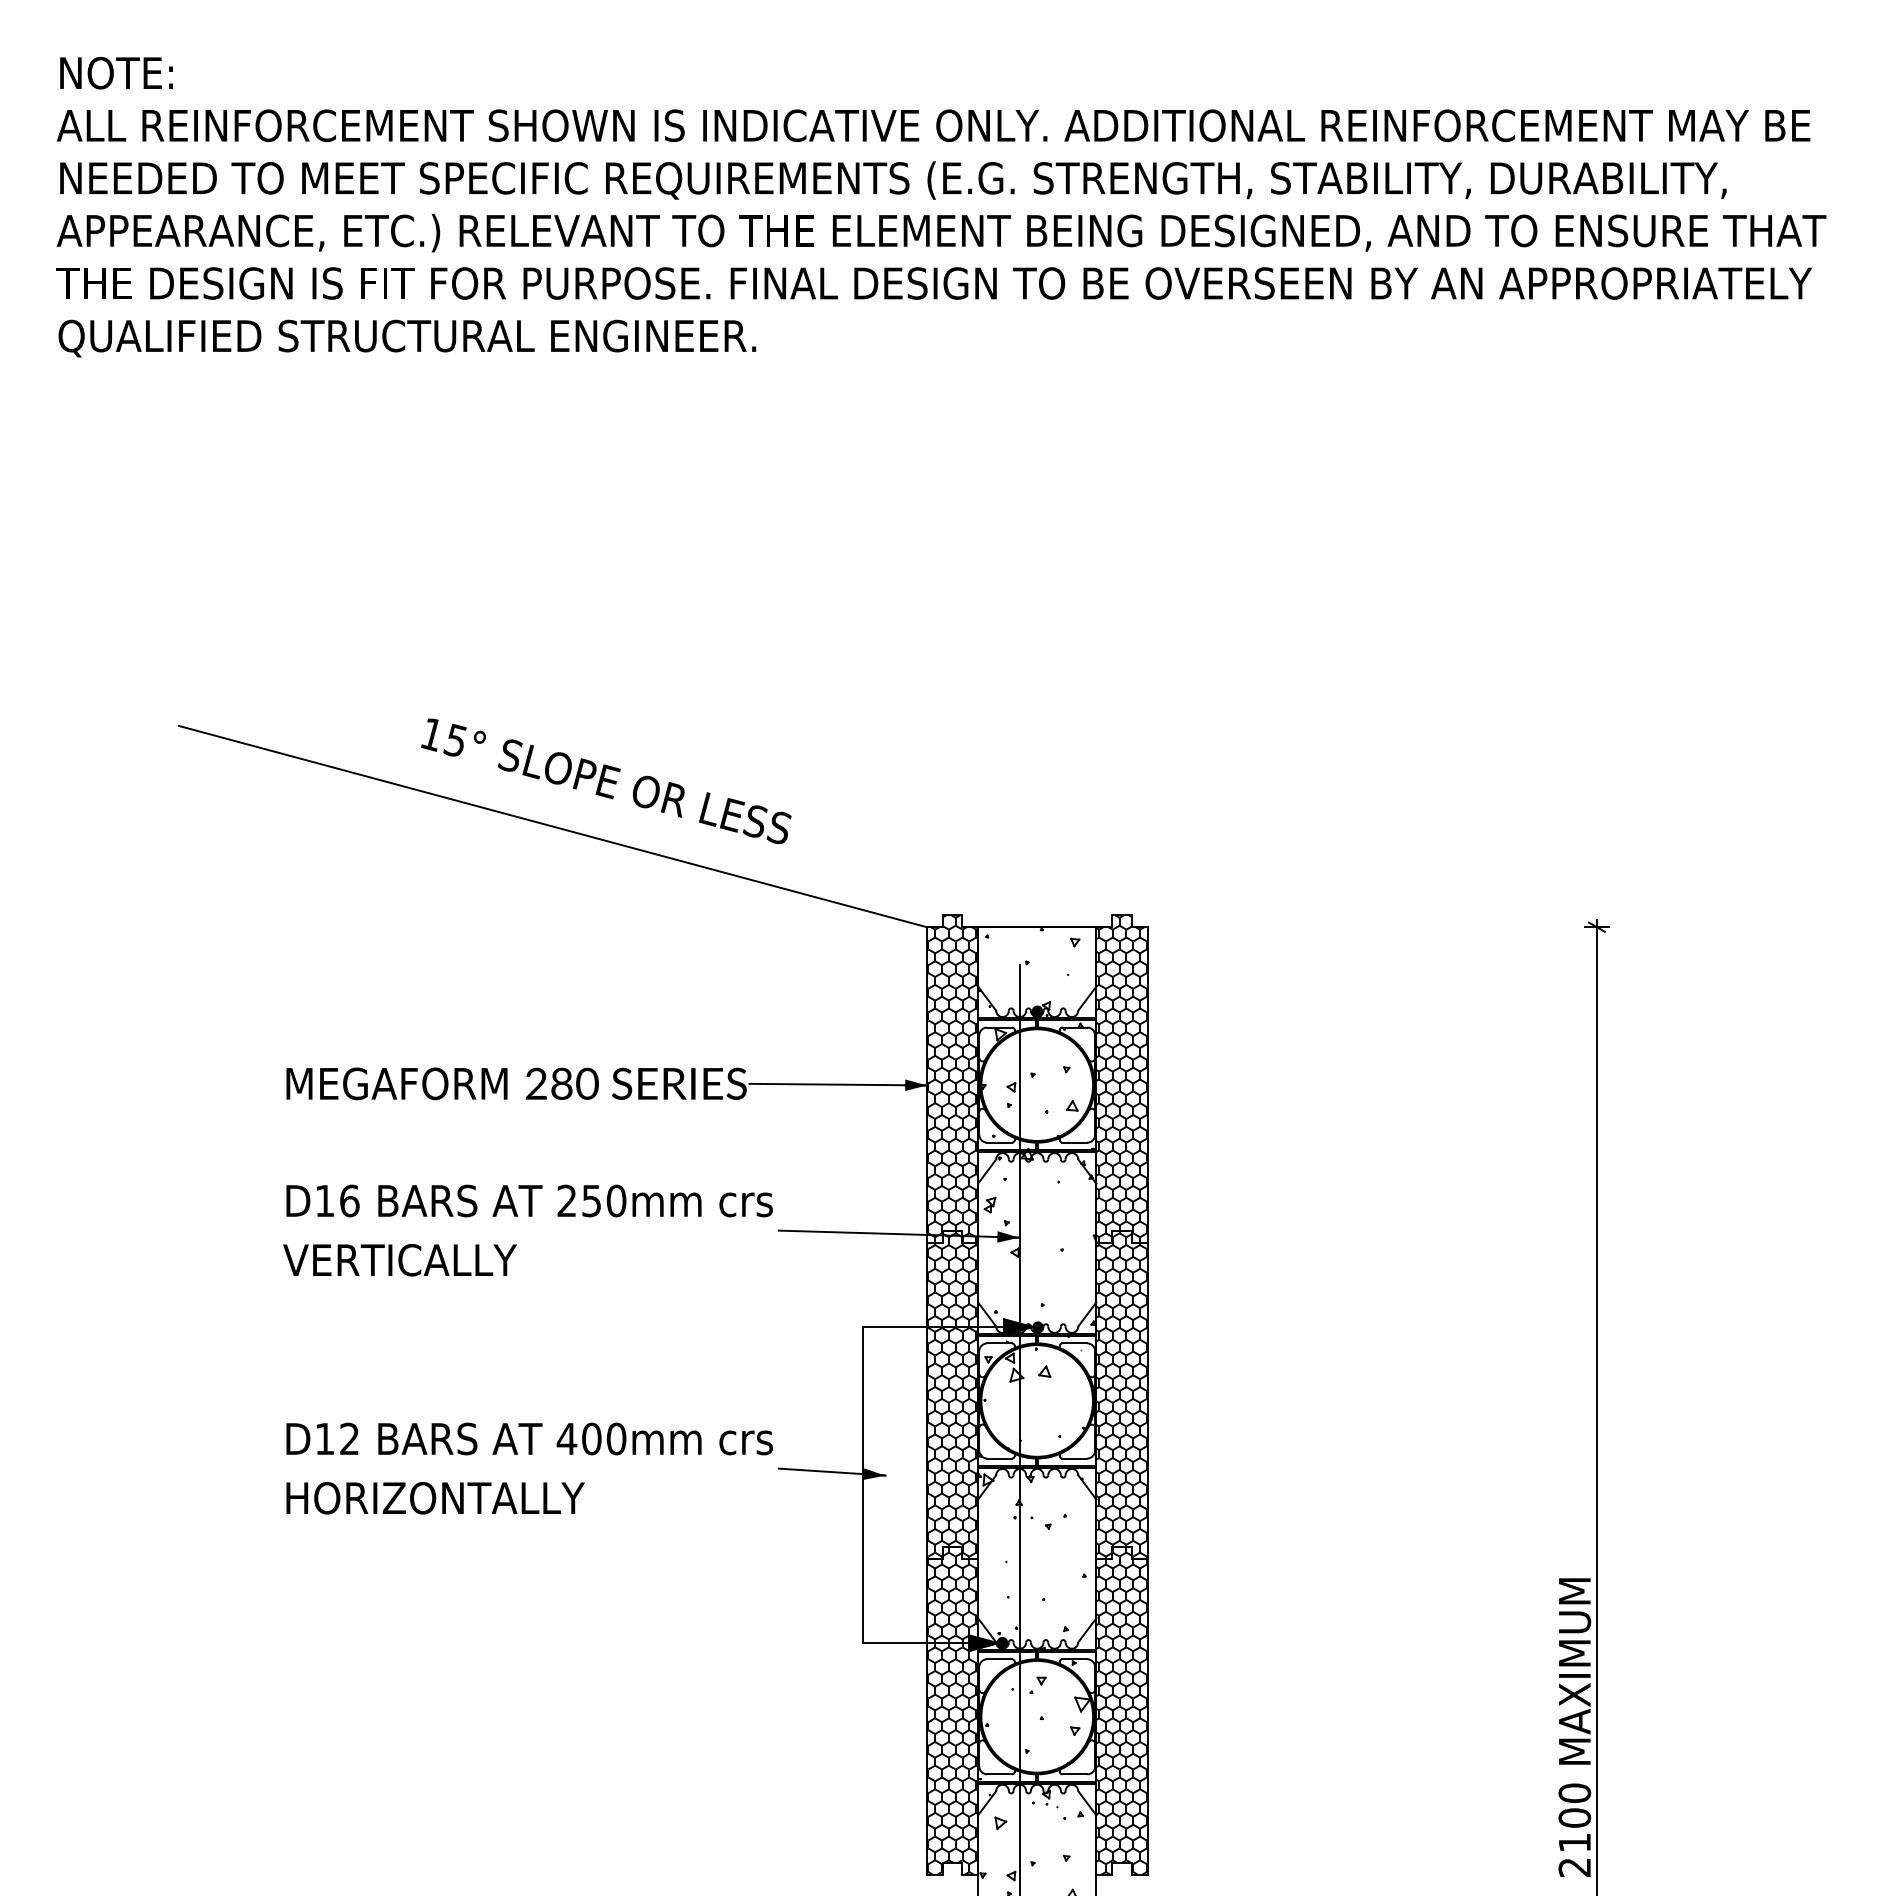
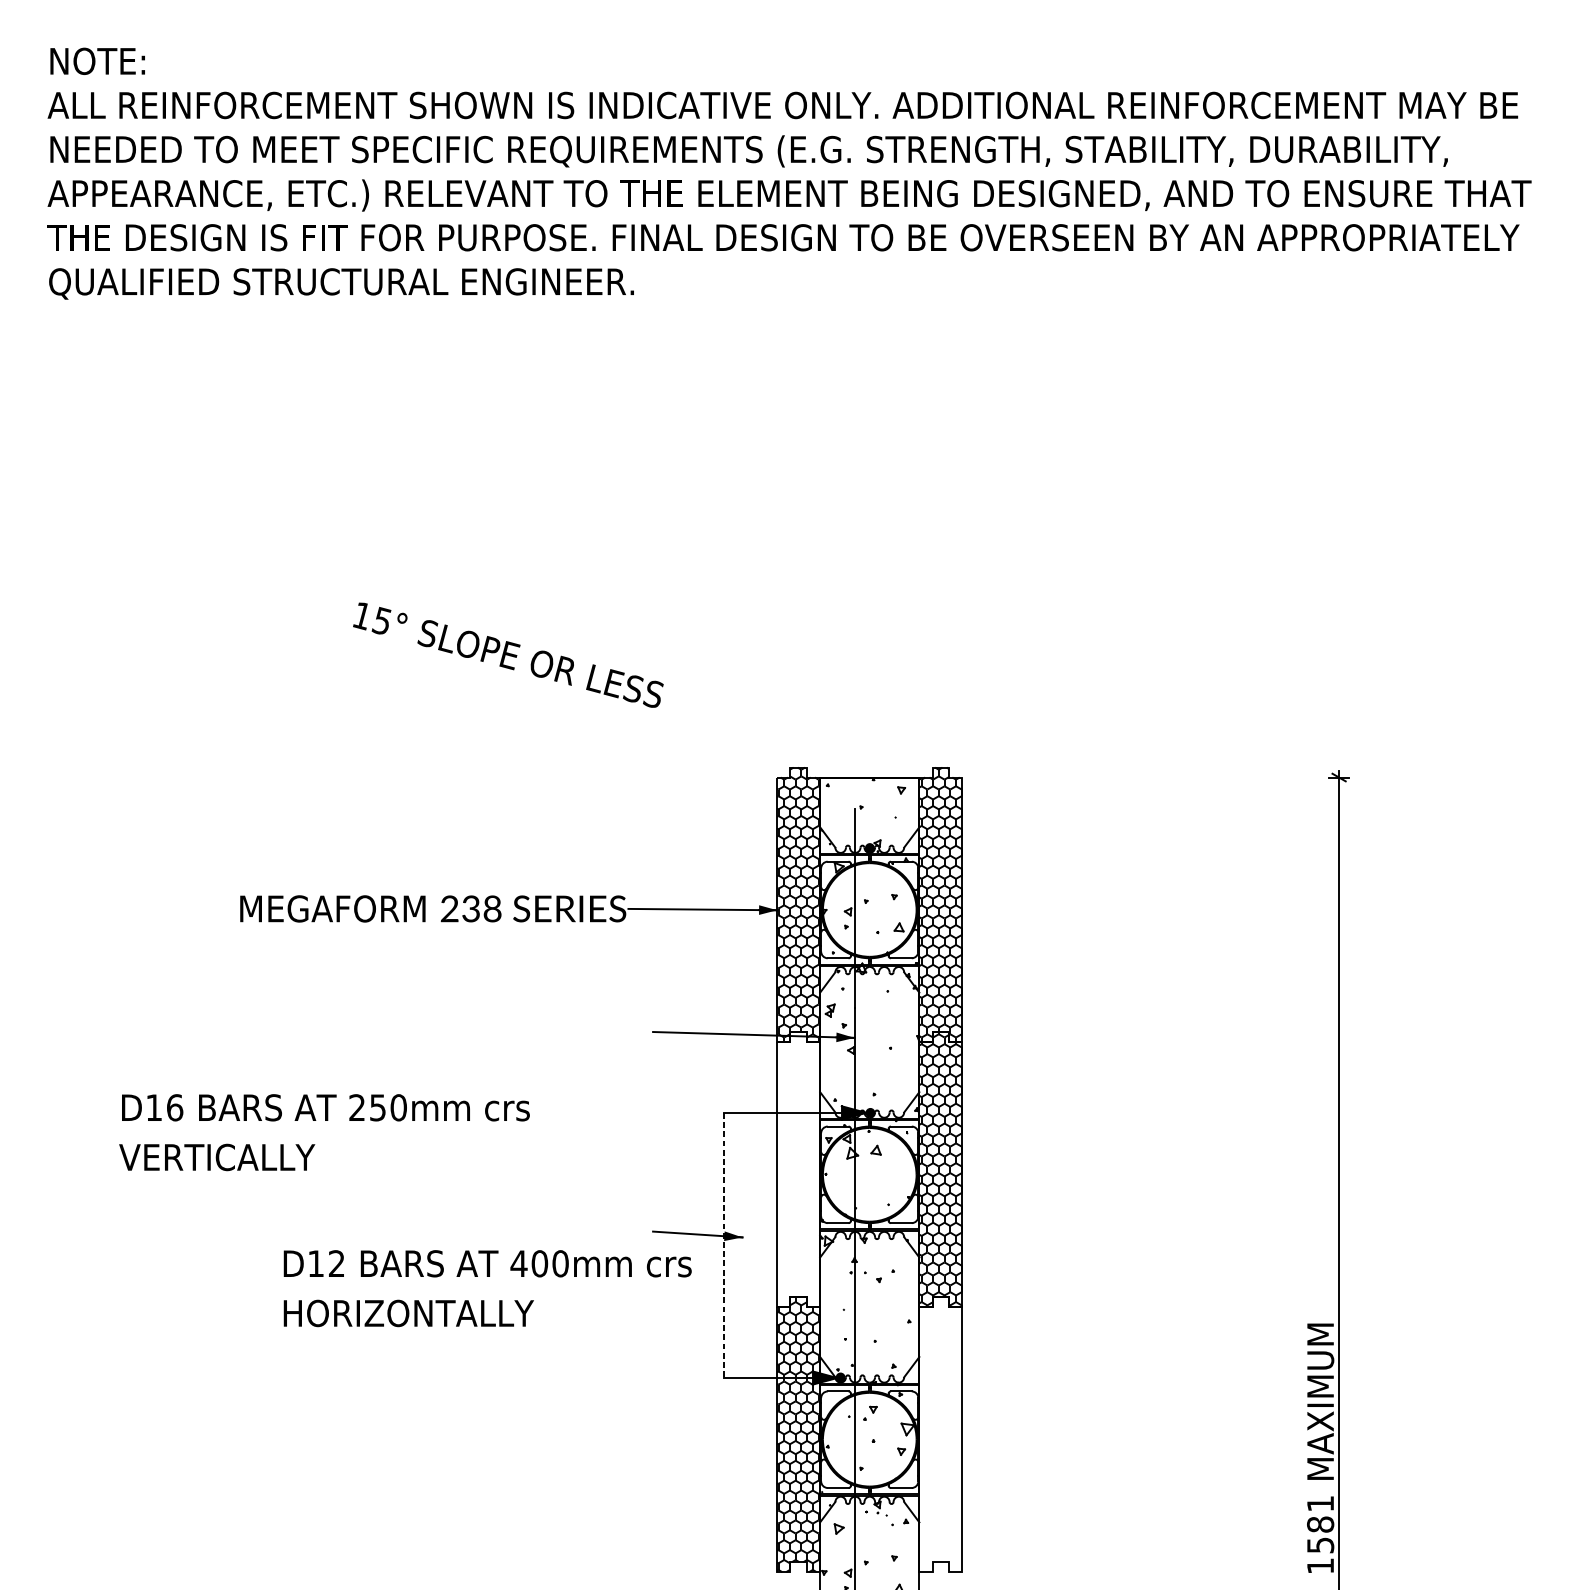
line: (552, 826) -> (463, 693), removed
text: (574, 1083) -> (481, 908), 280 -> 238
text: (527, 1230) -> (324, 1132), moved
hatch: (952, 1394) -> (798, 1169), removed
text: (529, 1468) -> (487, 1288), moved
line: (863, 1485) -> (724, 1245), solid -> dashed
hatch: (1121, 1710) -> (940, 1434), removed
text: (1574, 1830) -> (1320, 1535), 2100 -> 1581

